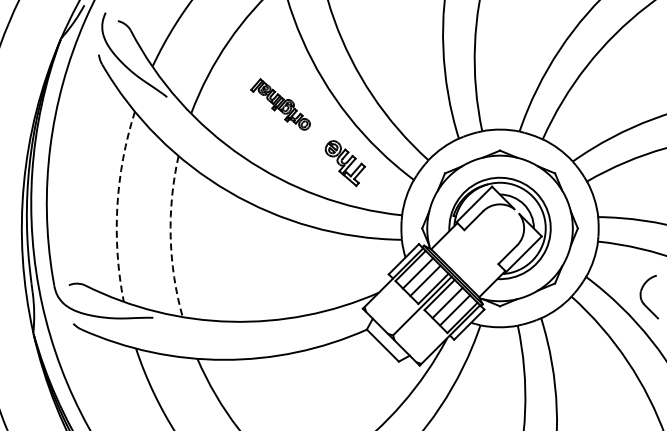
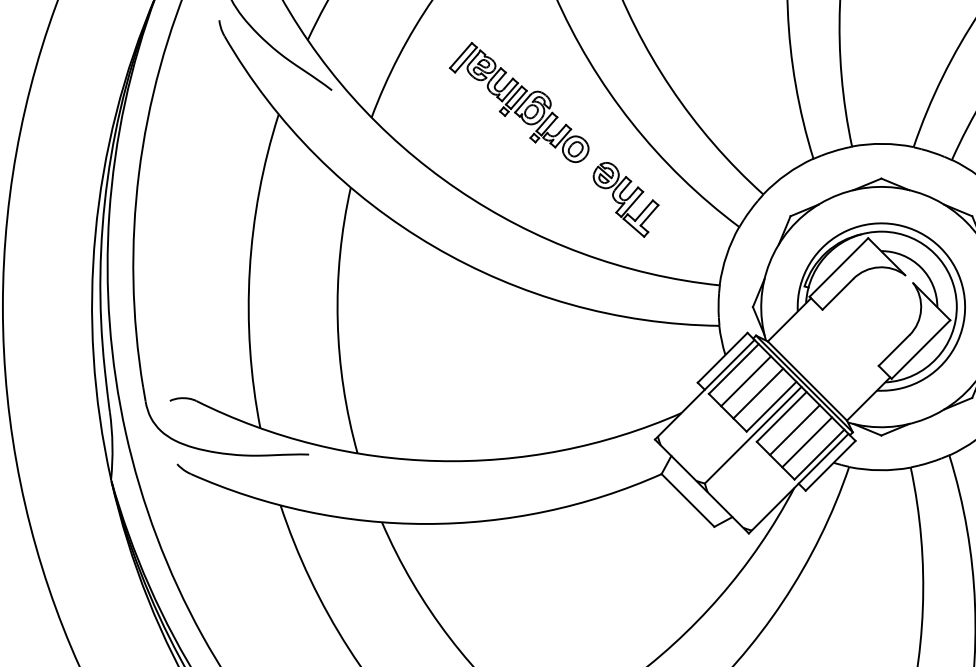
part: (280, 104) -> (519, 102), size x1.43
arc: (117, 206) -> (249, 270), dashed -> solid
arc: (170, 236) -> (337, 320), dashed -> solid

